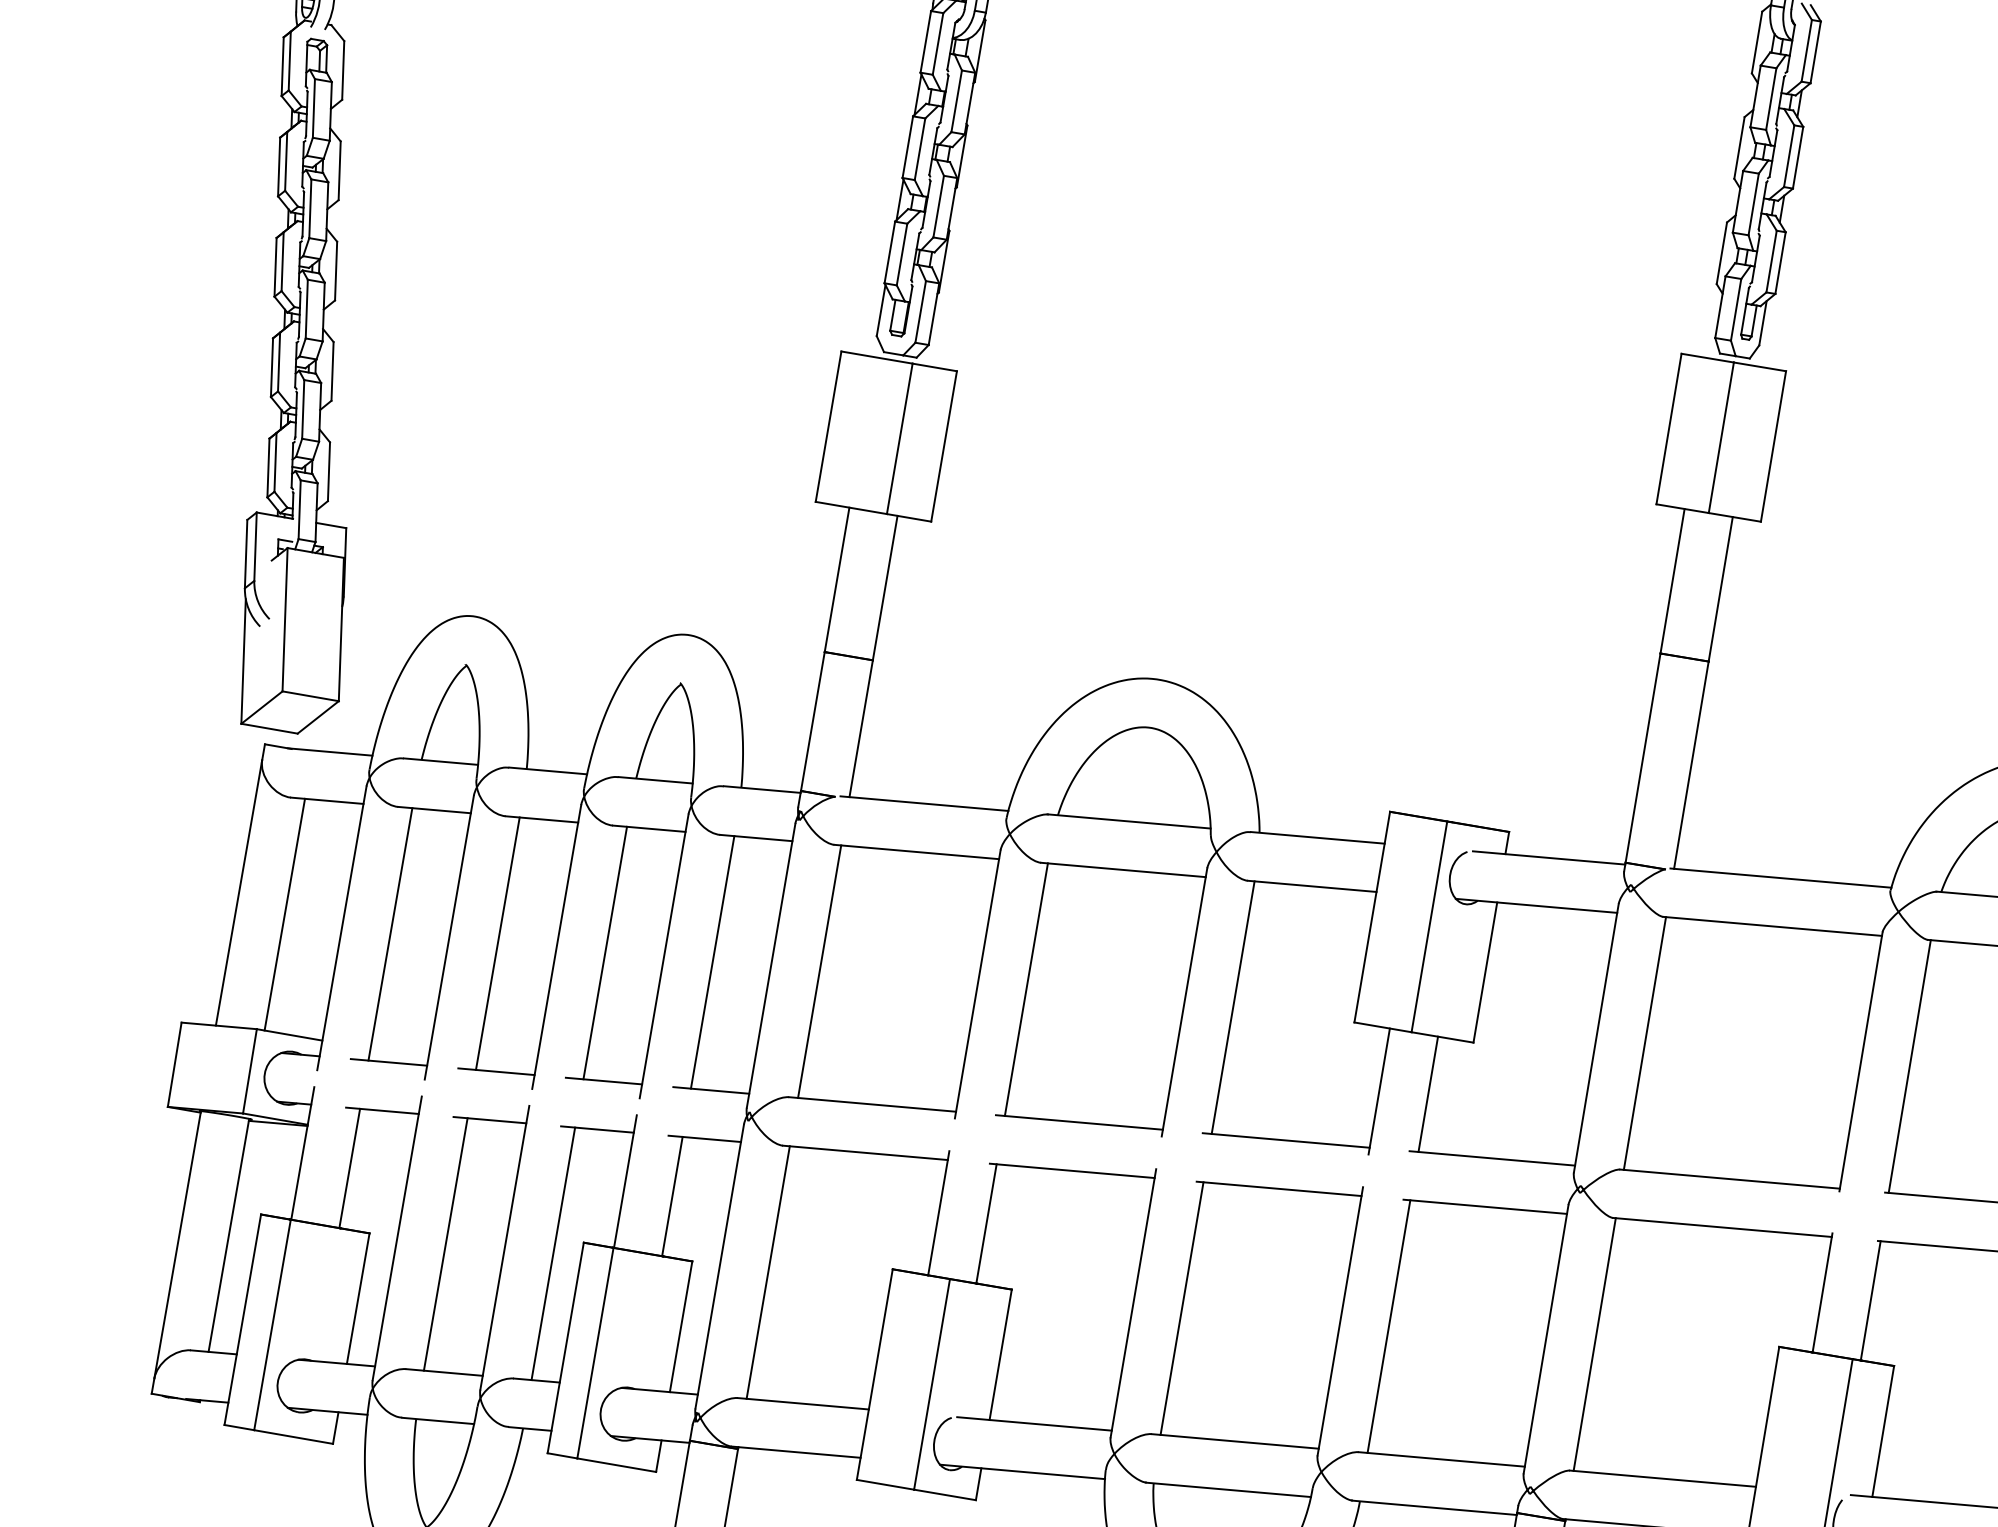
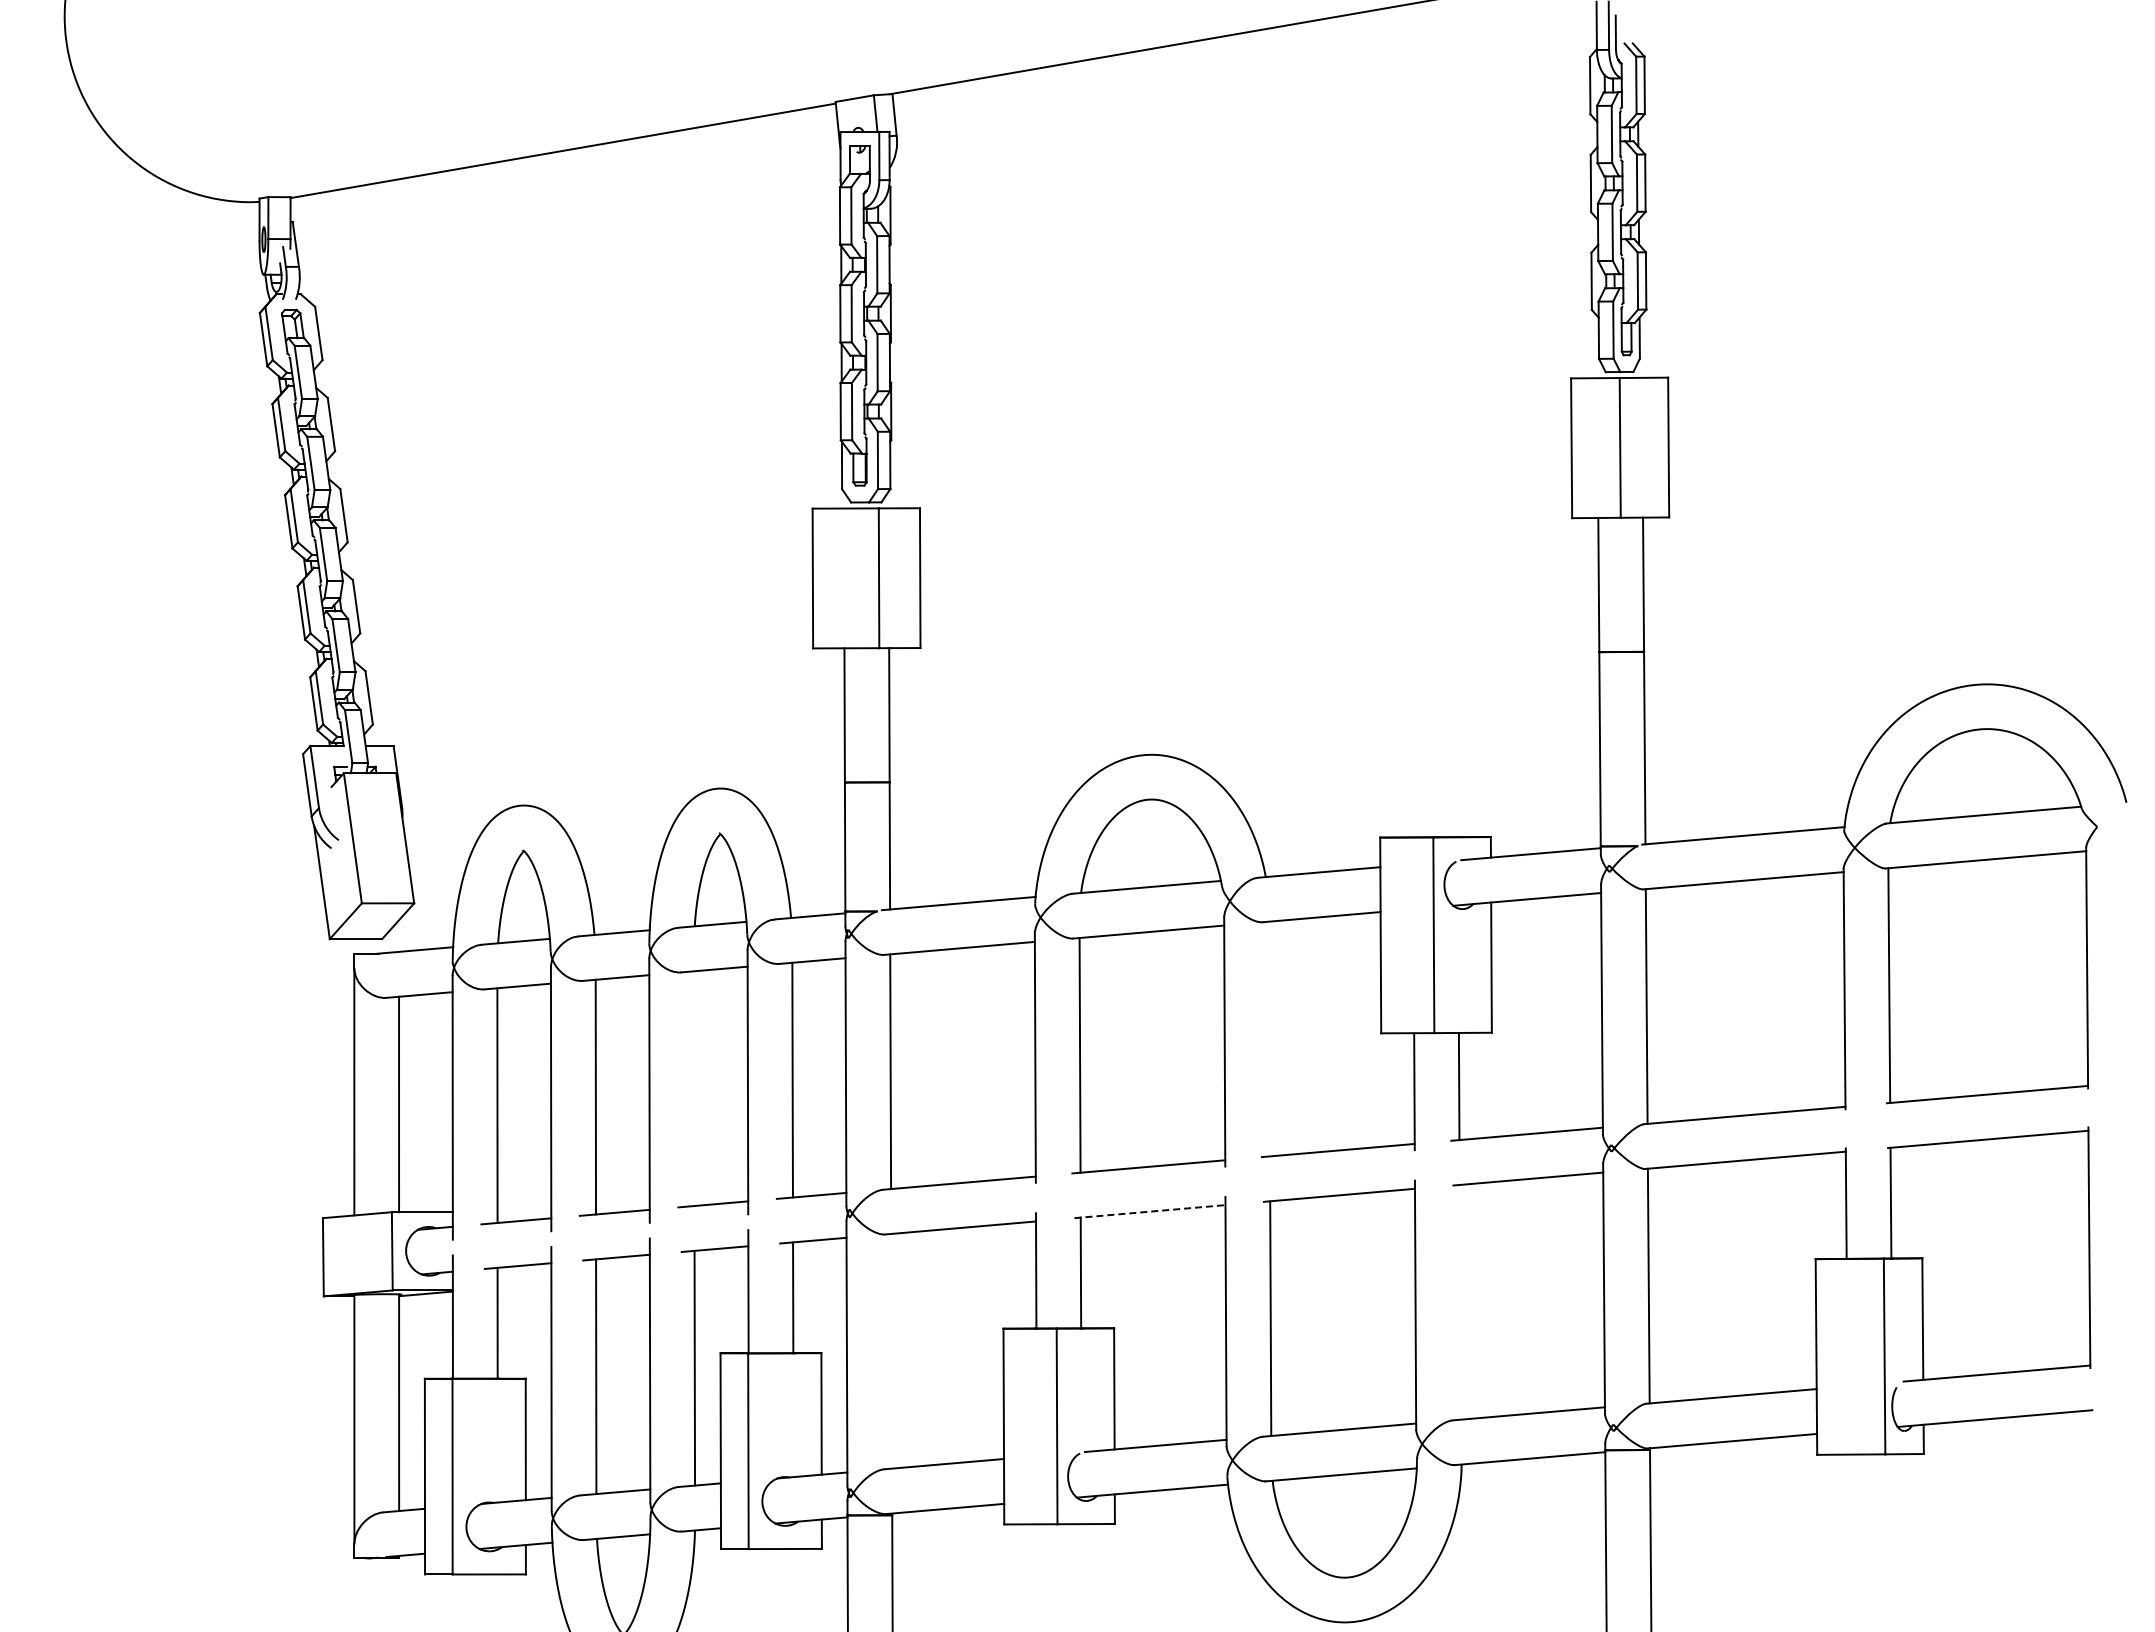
line: (605, 952) -> (694, 1088), removed
line: (1233, 1007) -> (1269, 1038), removed
line: (1072, 1170) -> (1150, 1211), solid -> dashed
line: (768, 1271) -> (891, 1350), removed
line: (1388, 1325) -> (1459, 1301), removed

